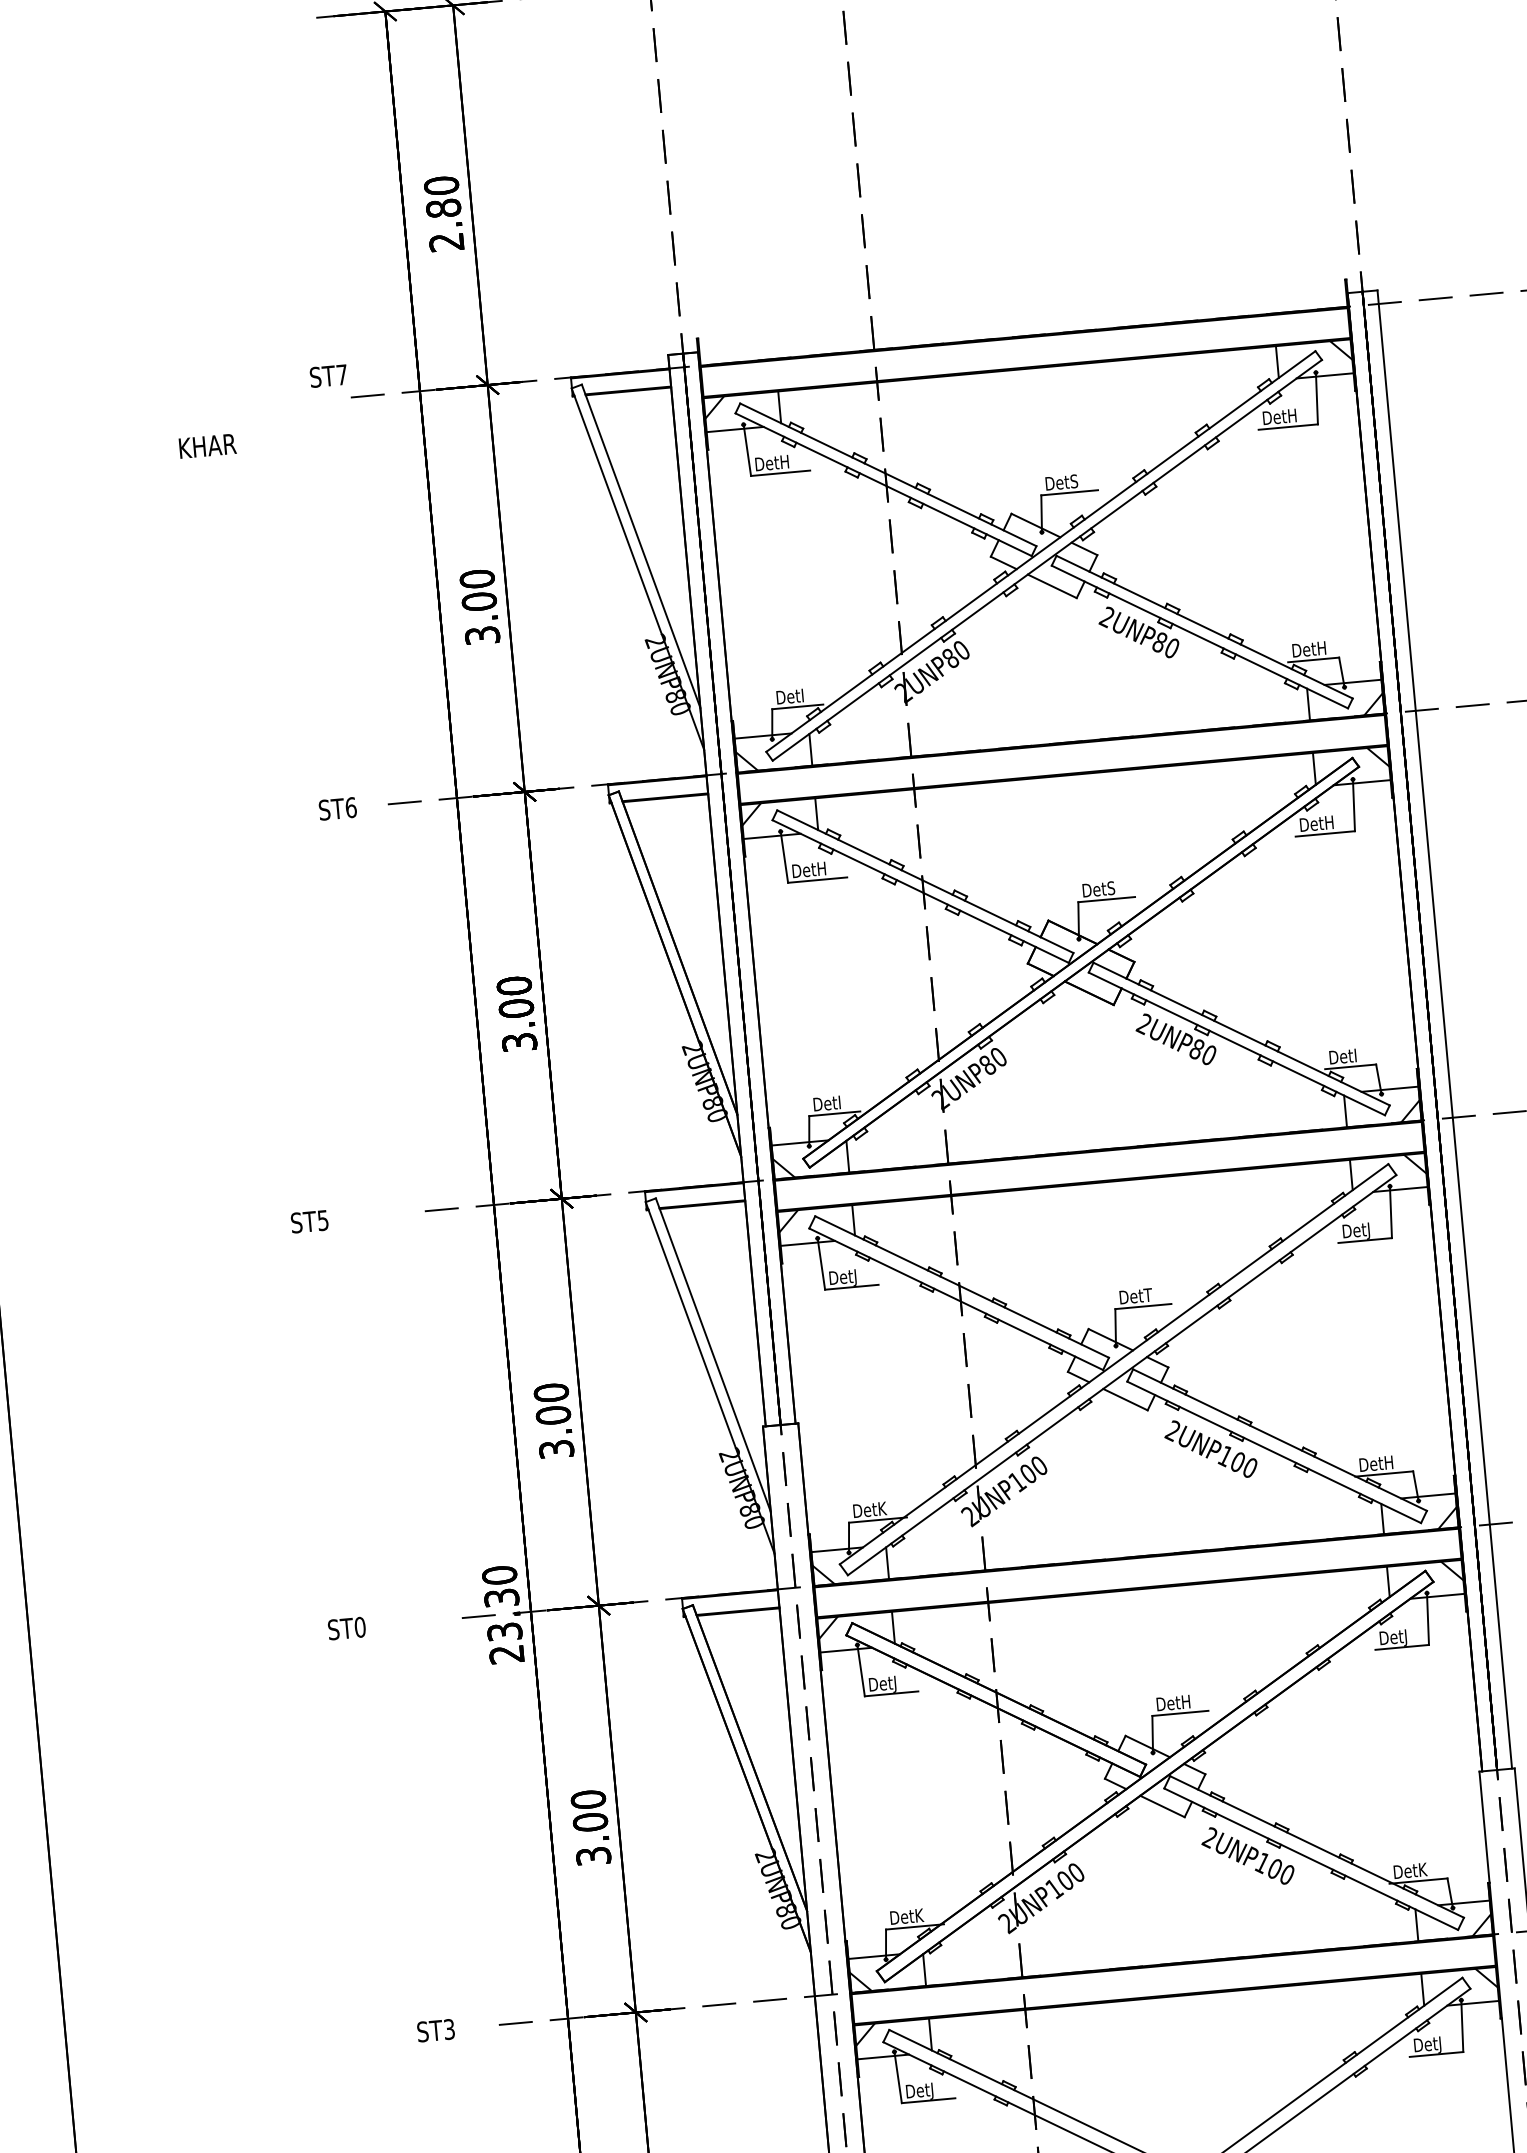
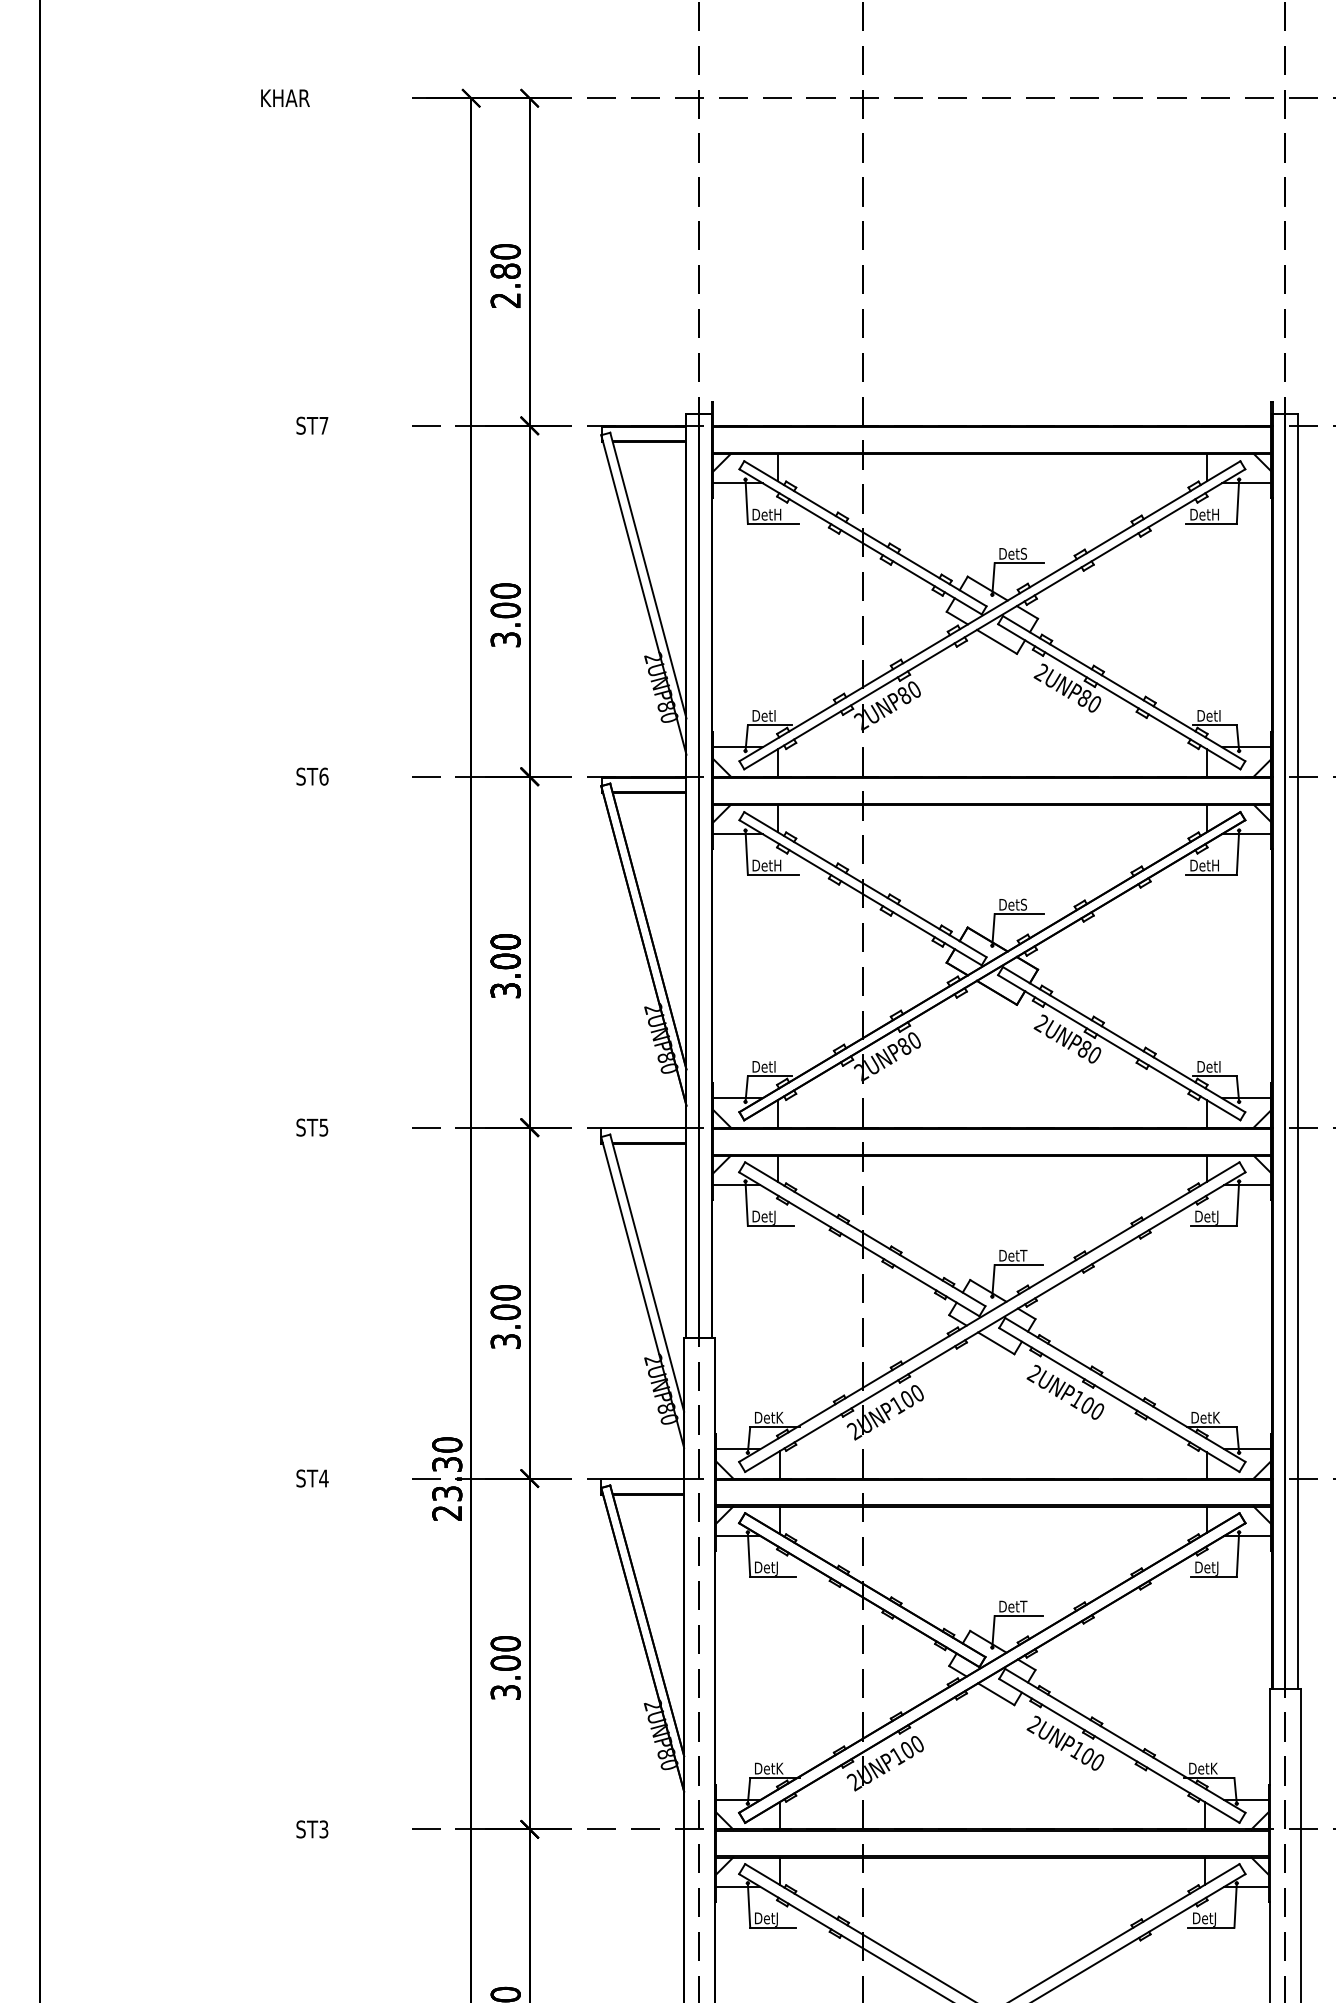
text: (328, 375) -> (312, 425), moved
text: (207, 445) -> (285, 97), moved
text: (1322, 647) -> (1223, 715), DetH -> DetI
text: (337, 808) -> (312, 776), moved
text: (1389, 1462) -> (1217, 1417), DetH -> DetK
text: (359, 1627) -> (323, 1478), ST0 -> ST4
text: (1184, 1701) -> (1023, 1606), DetH -> DetT
text: (436, 2030) -> (312, 1829), moved

